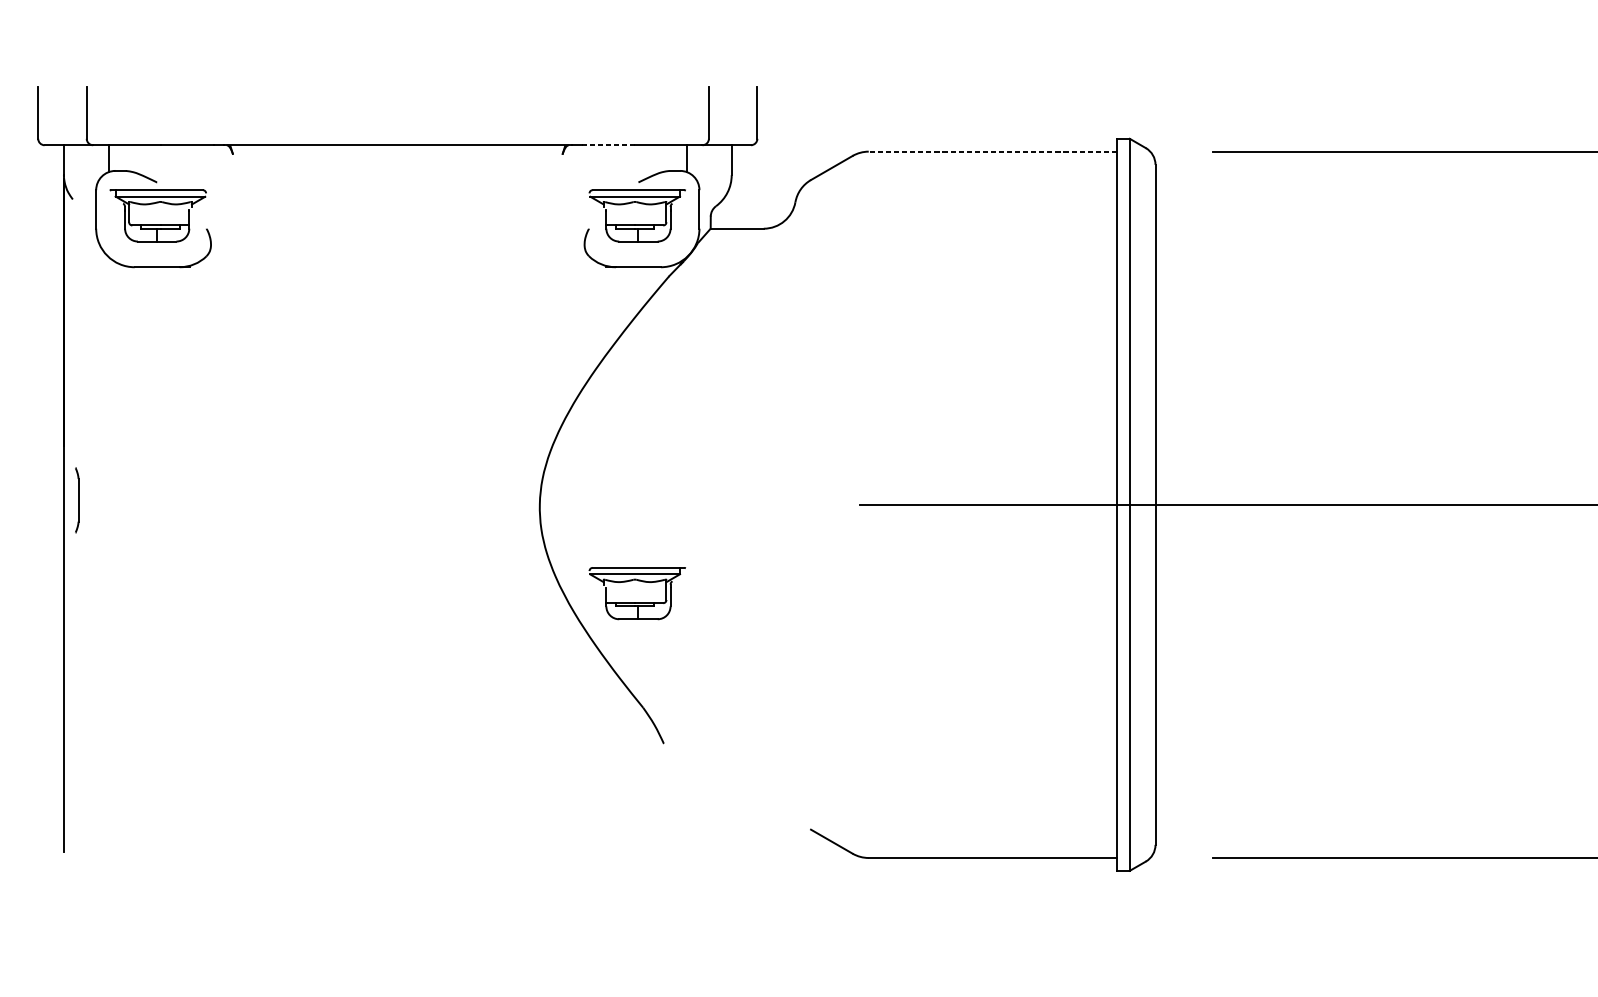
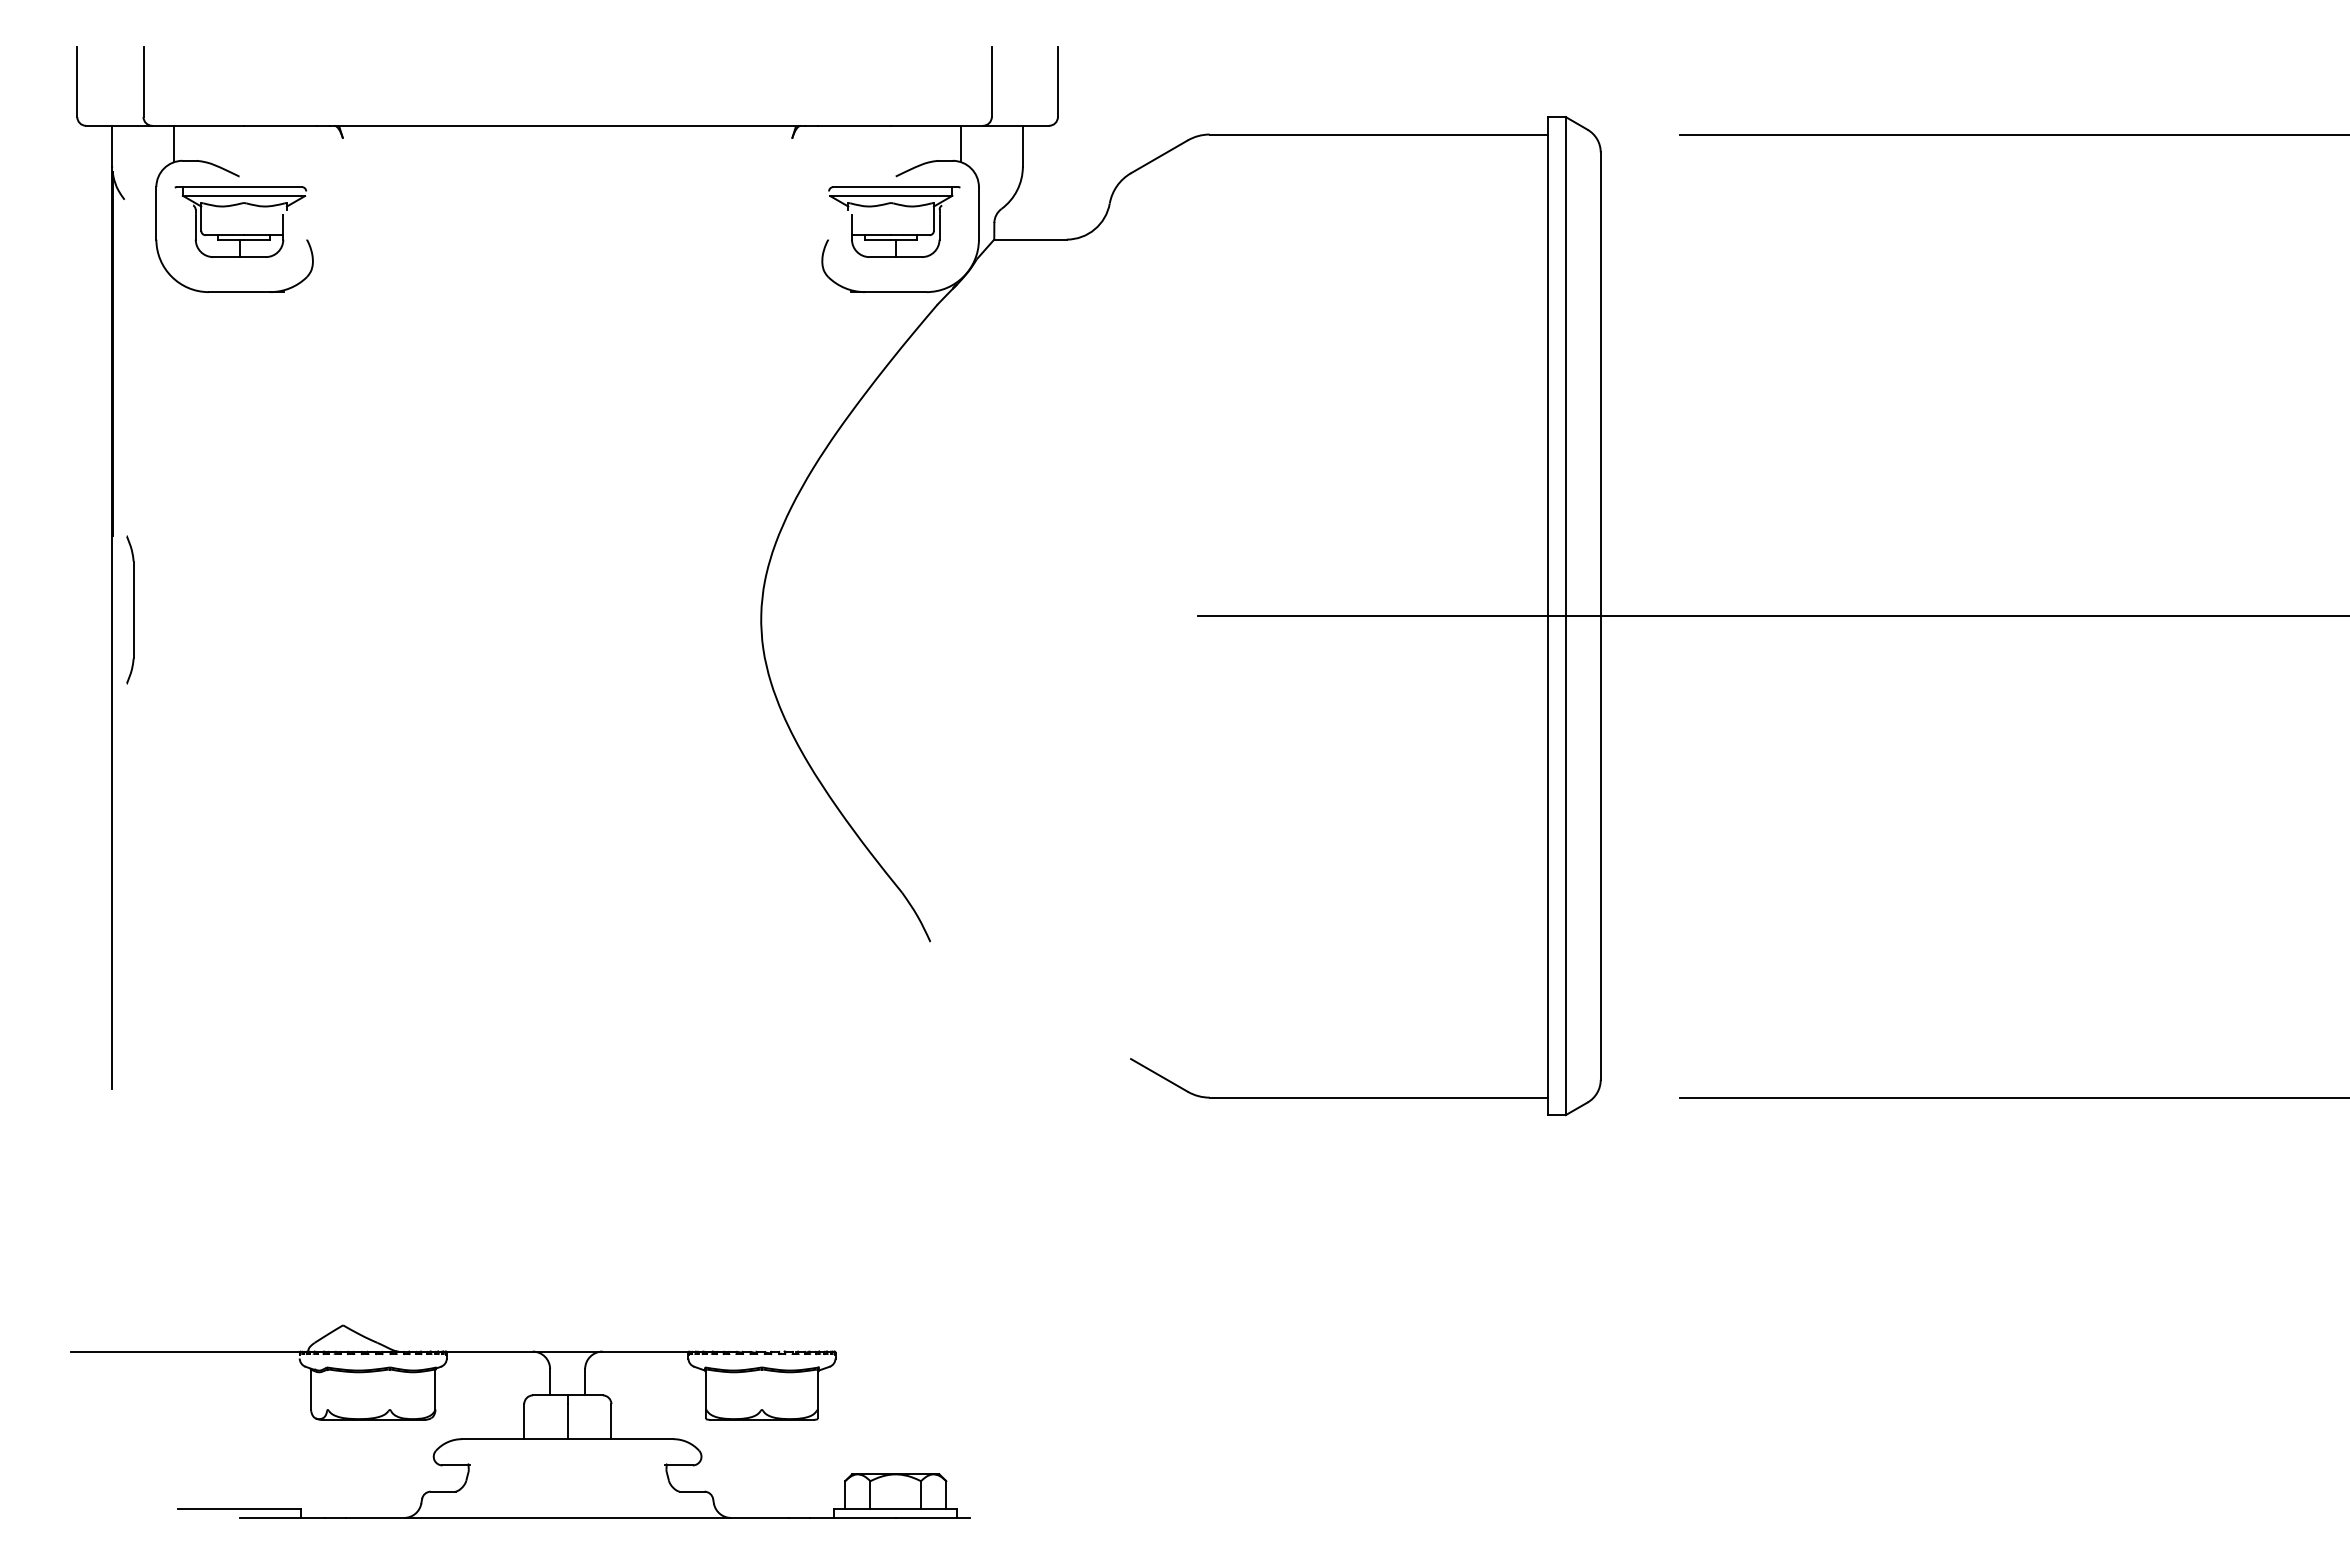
line: (608, 145) -> (854, 125), dashed -> solid
line: (992, 151) -> (1378, 134), dashed -> solid
part: (77, 499) -> (130, 609), size x1.67
part: (637, 602) -> (894, 749), removed

